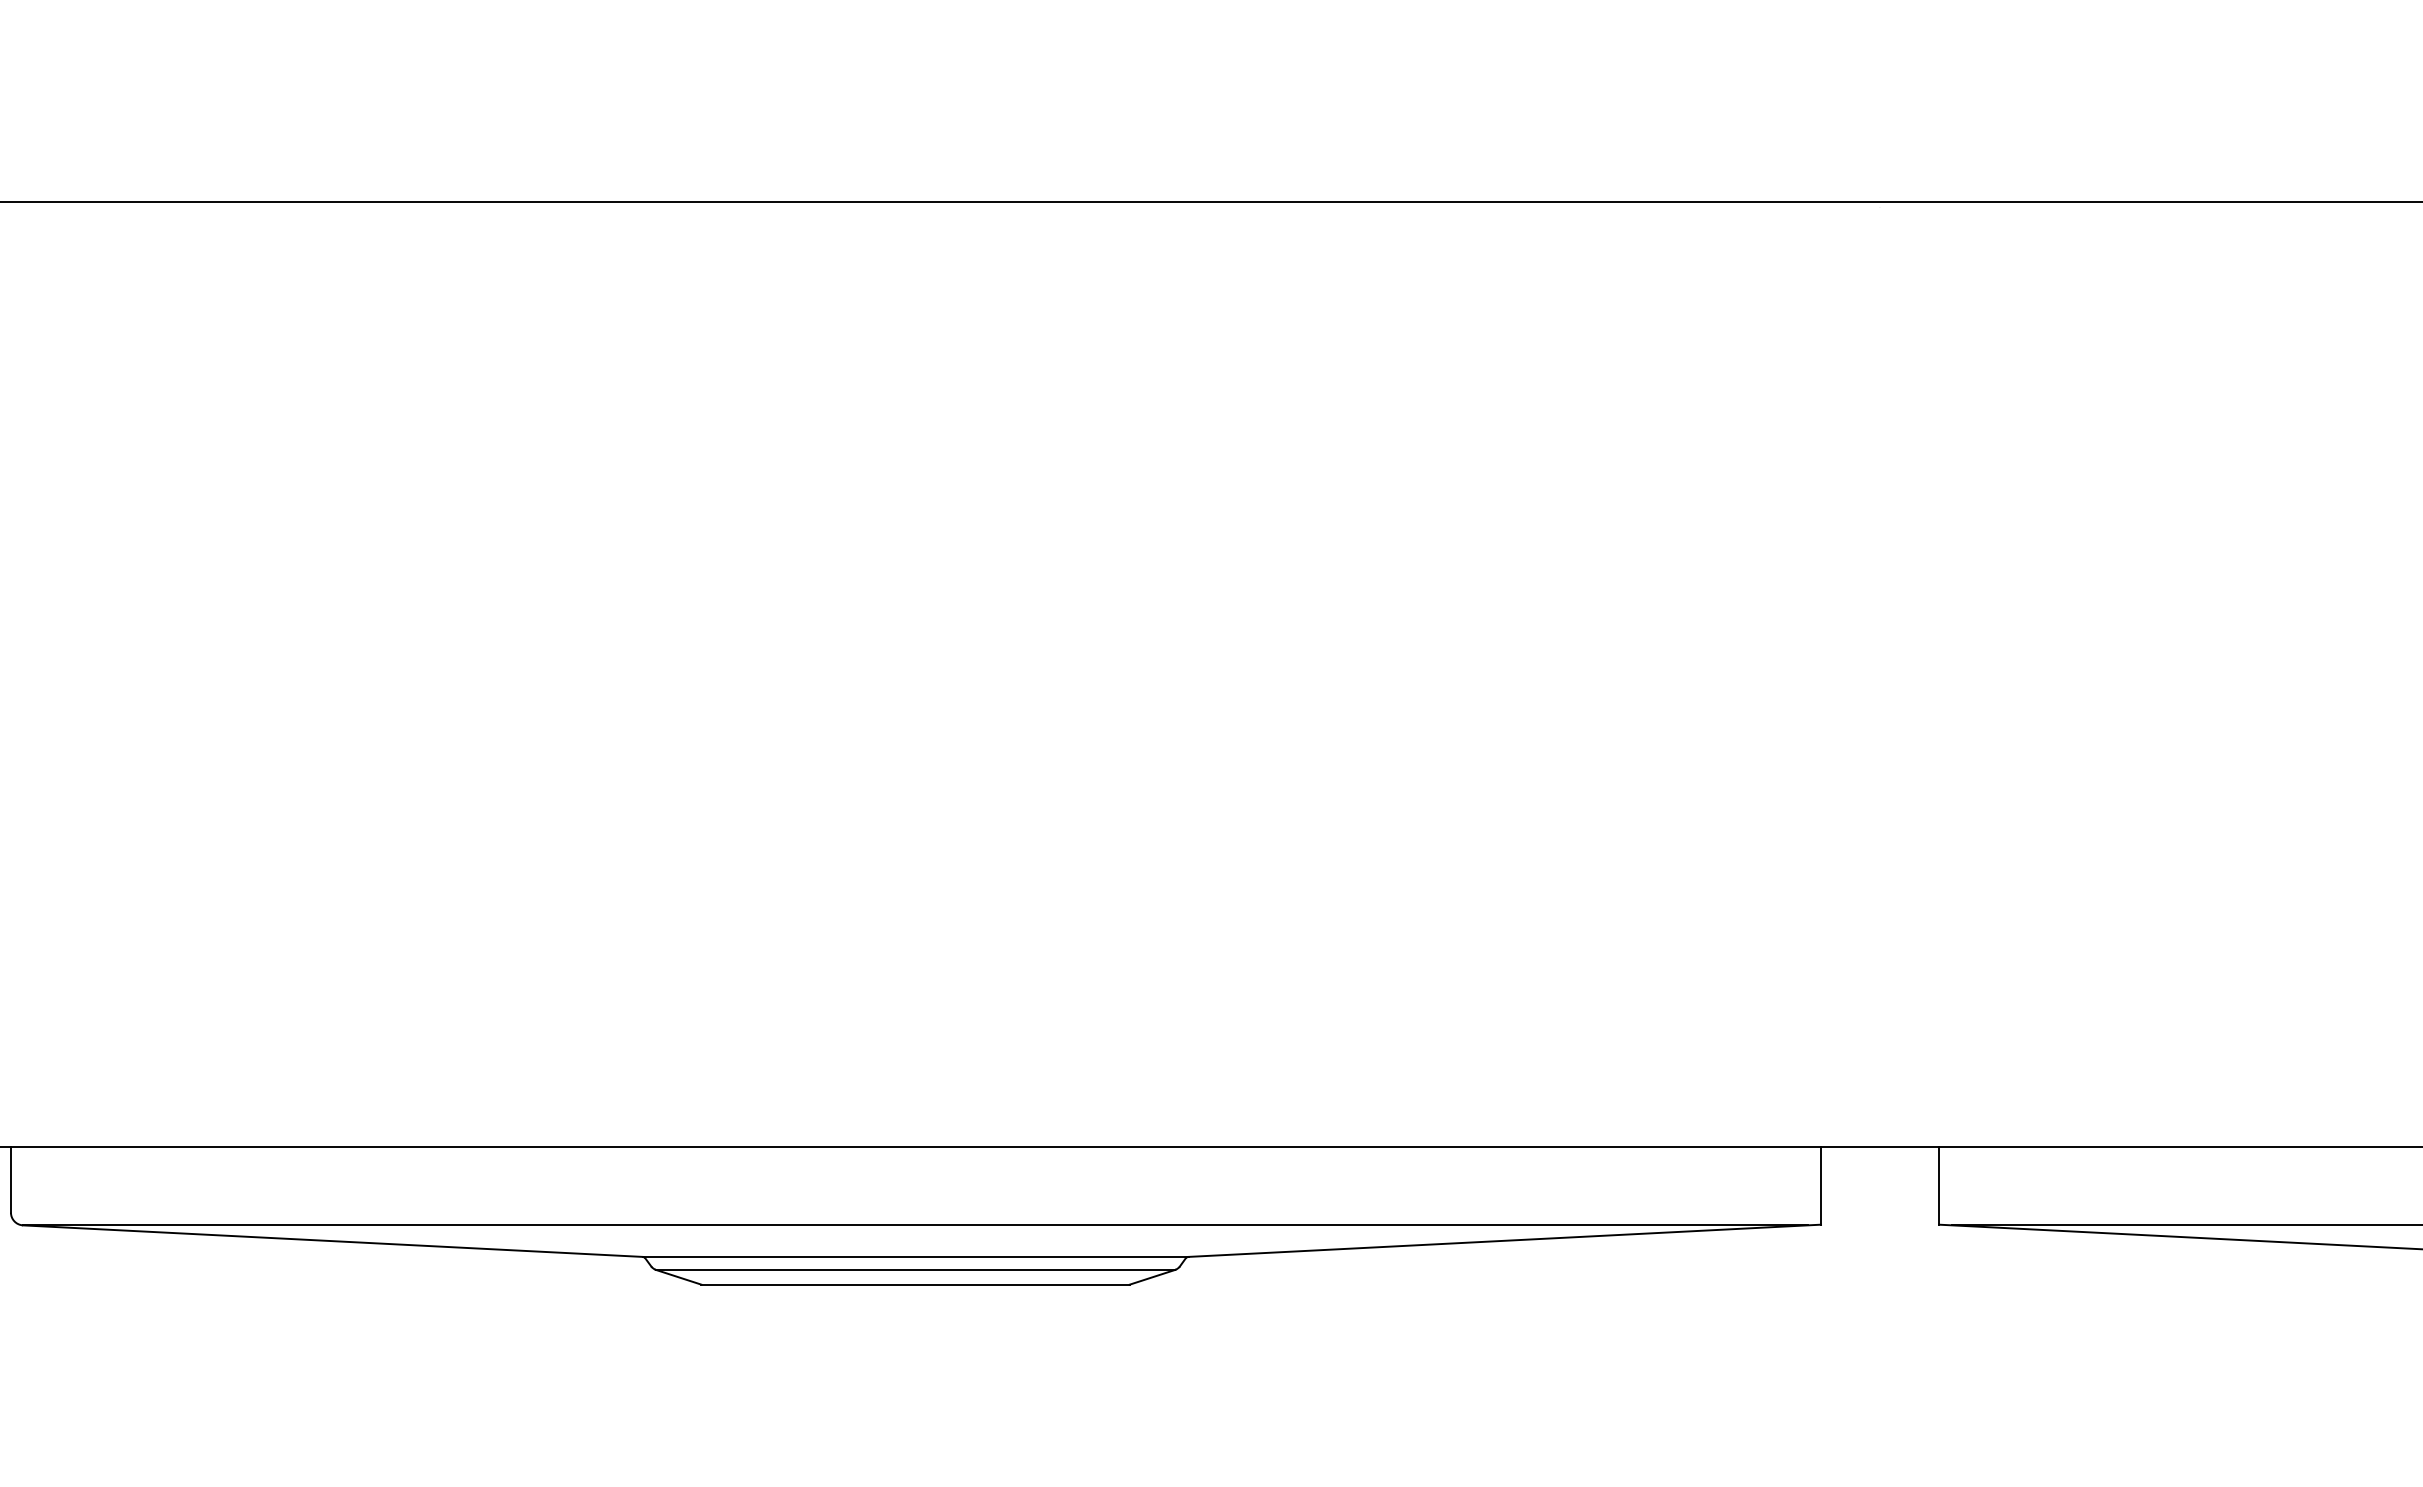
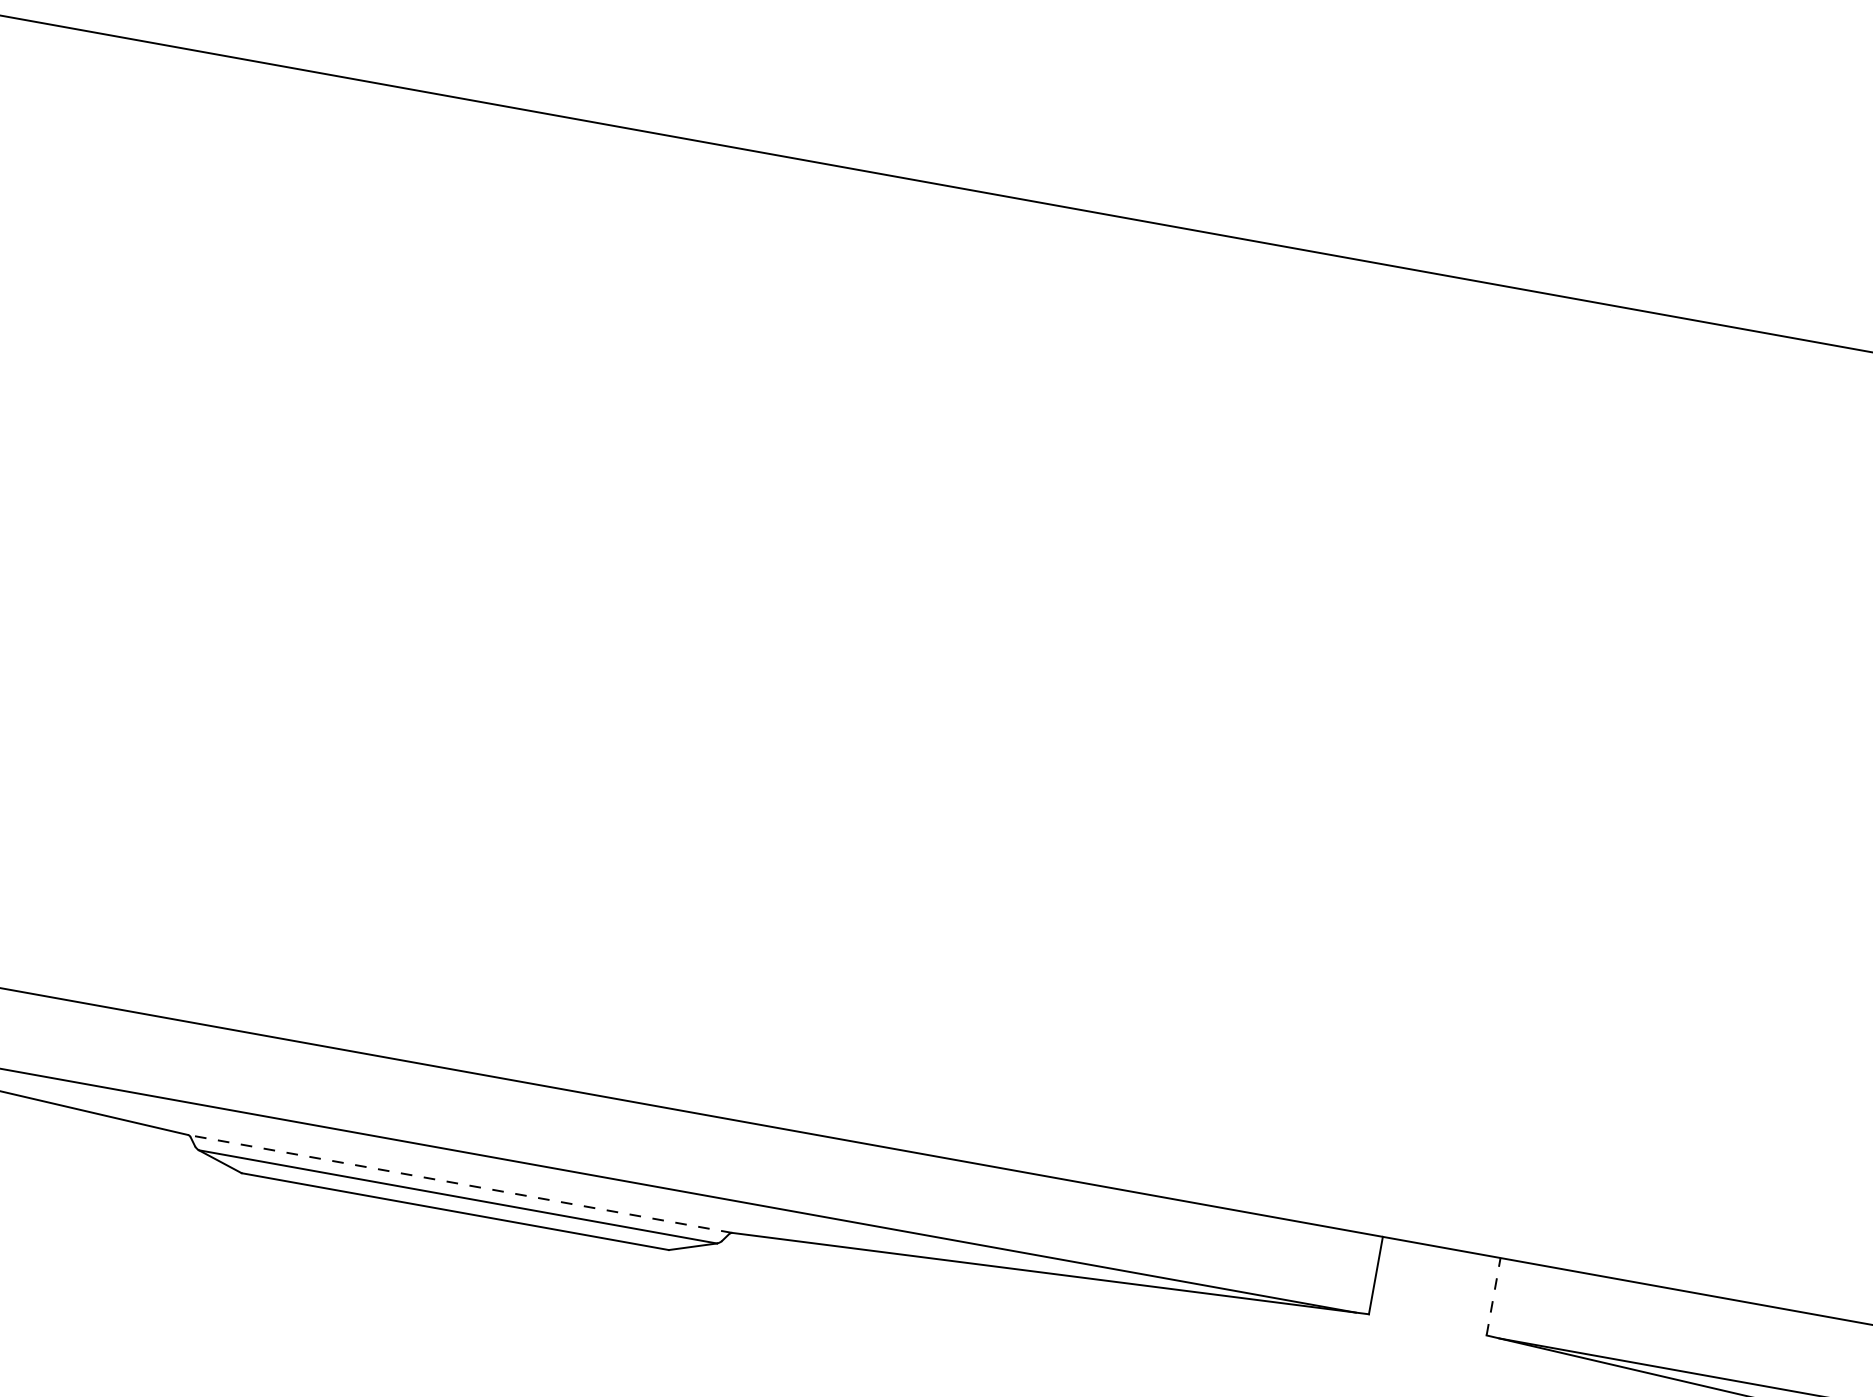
line: (1939, 1185) -> (1494, 1296), solid -> dashed
line: (915, 1256) -> (460, 1183), solid -> dashed

